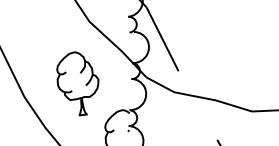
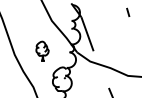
part: (77, 81) -> (42, 50), size x0.6

